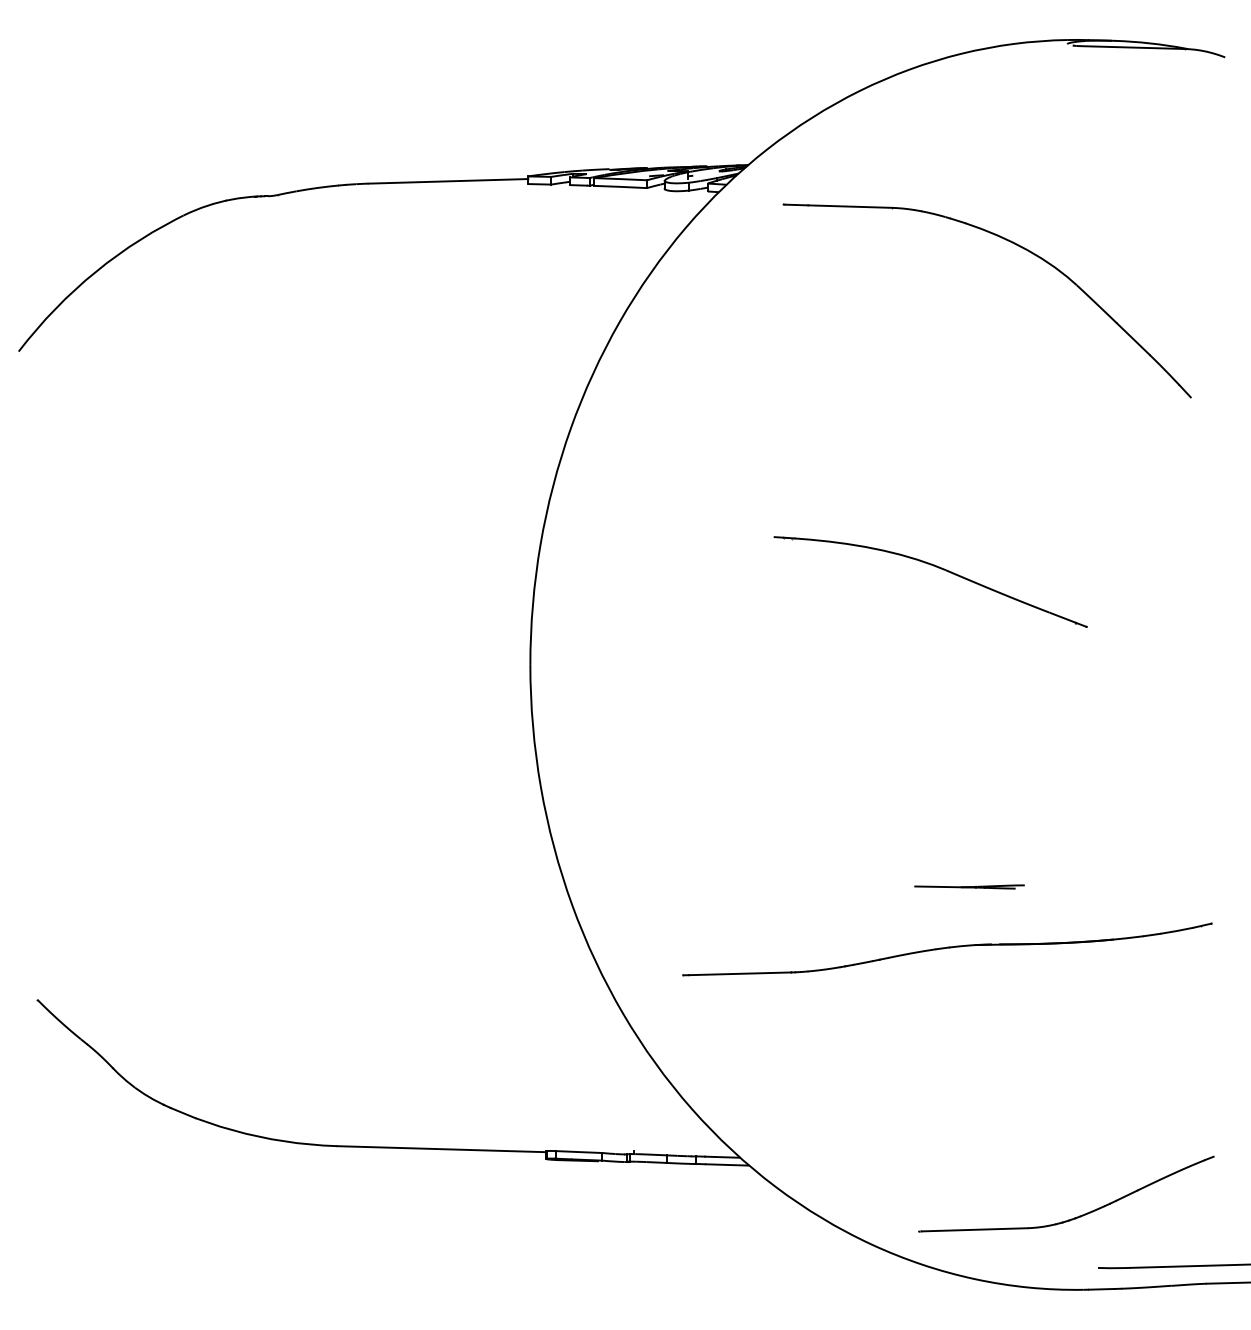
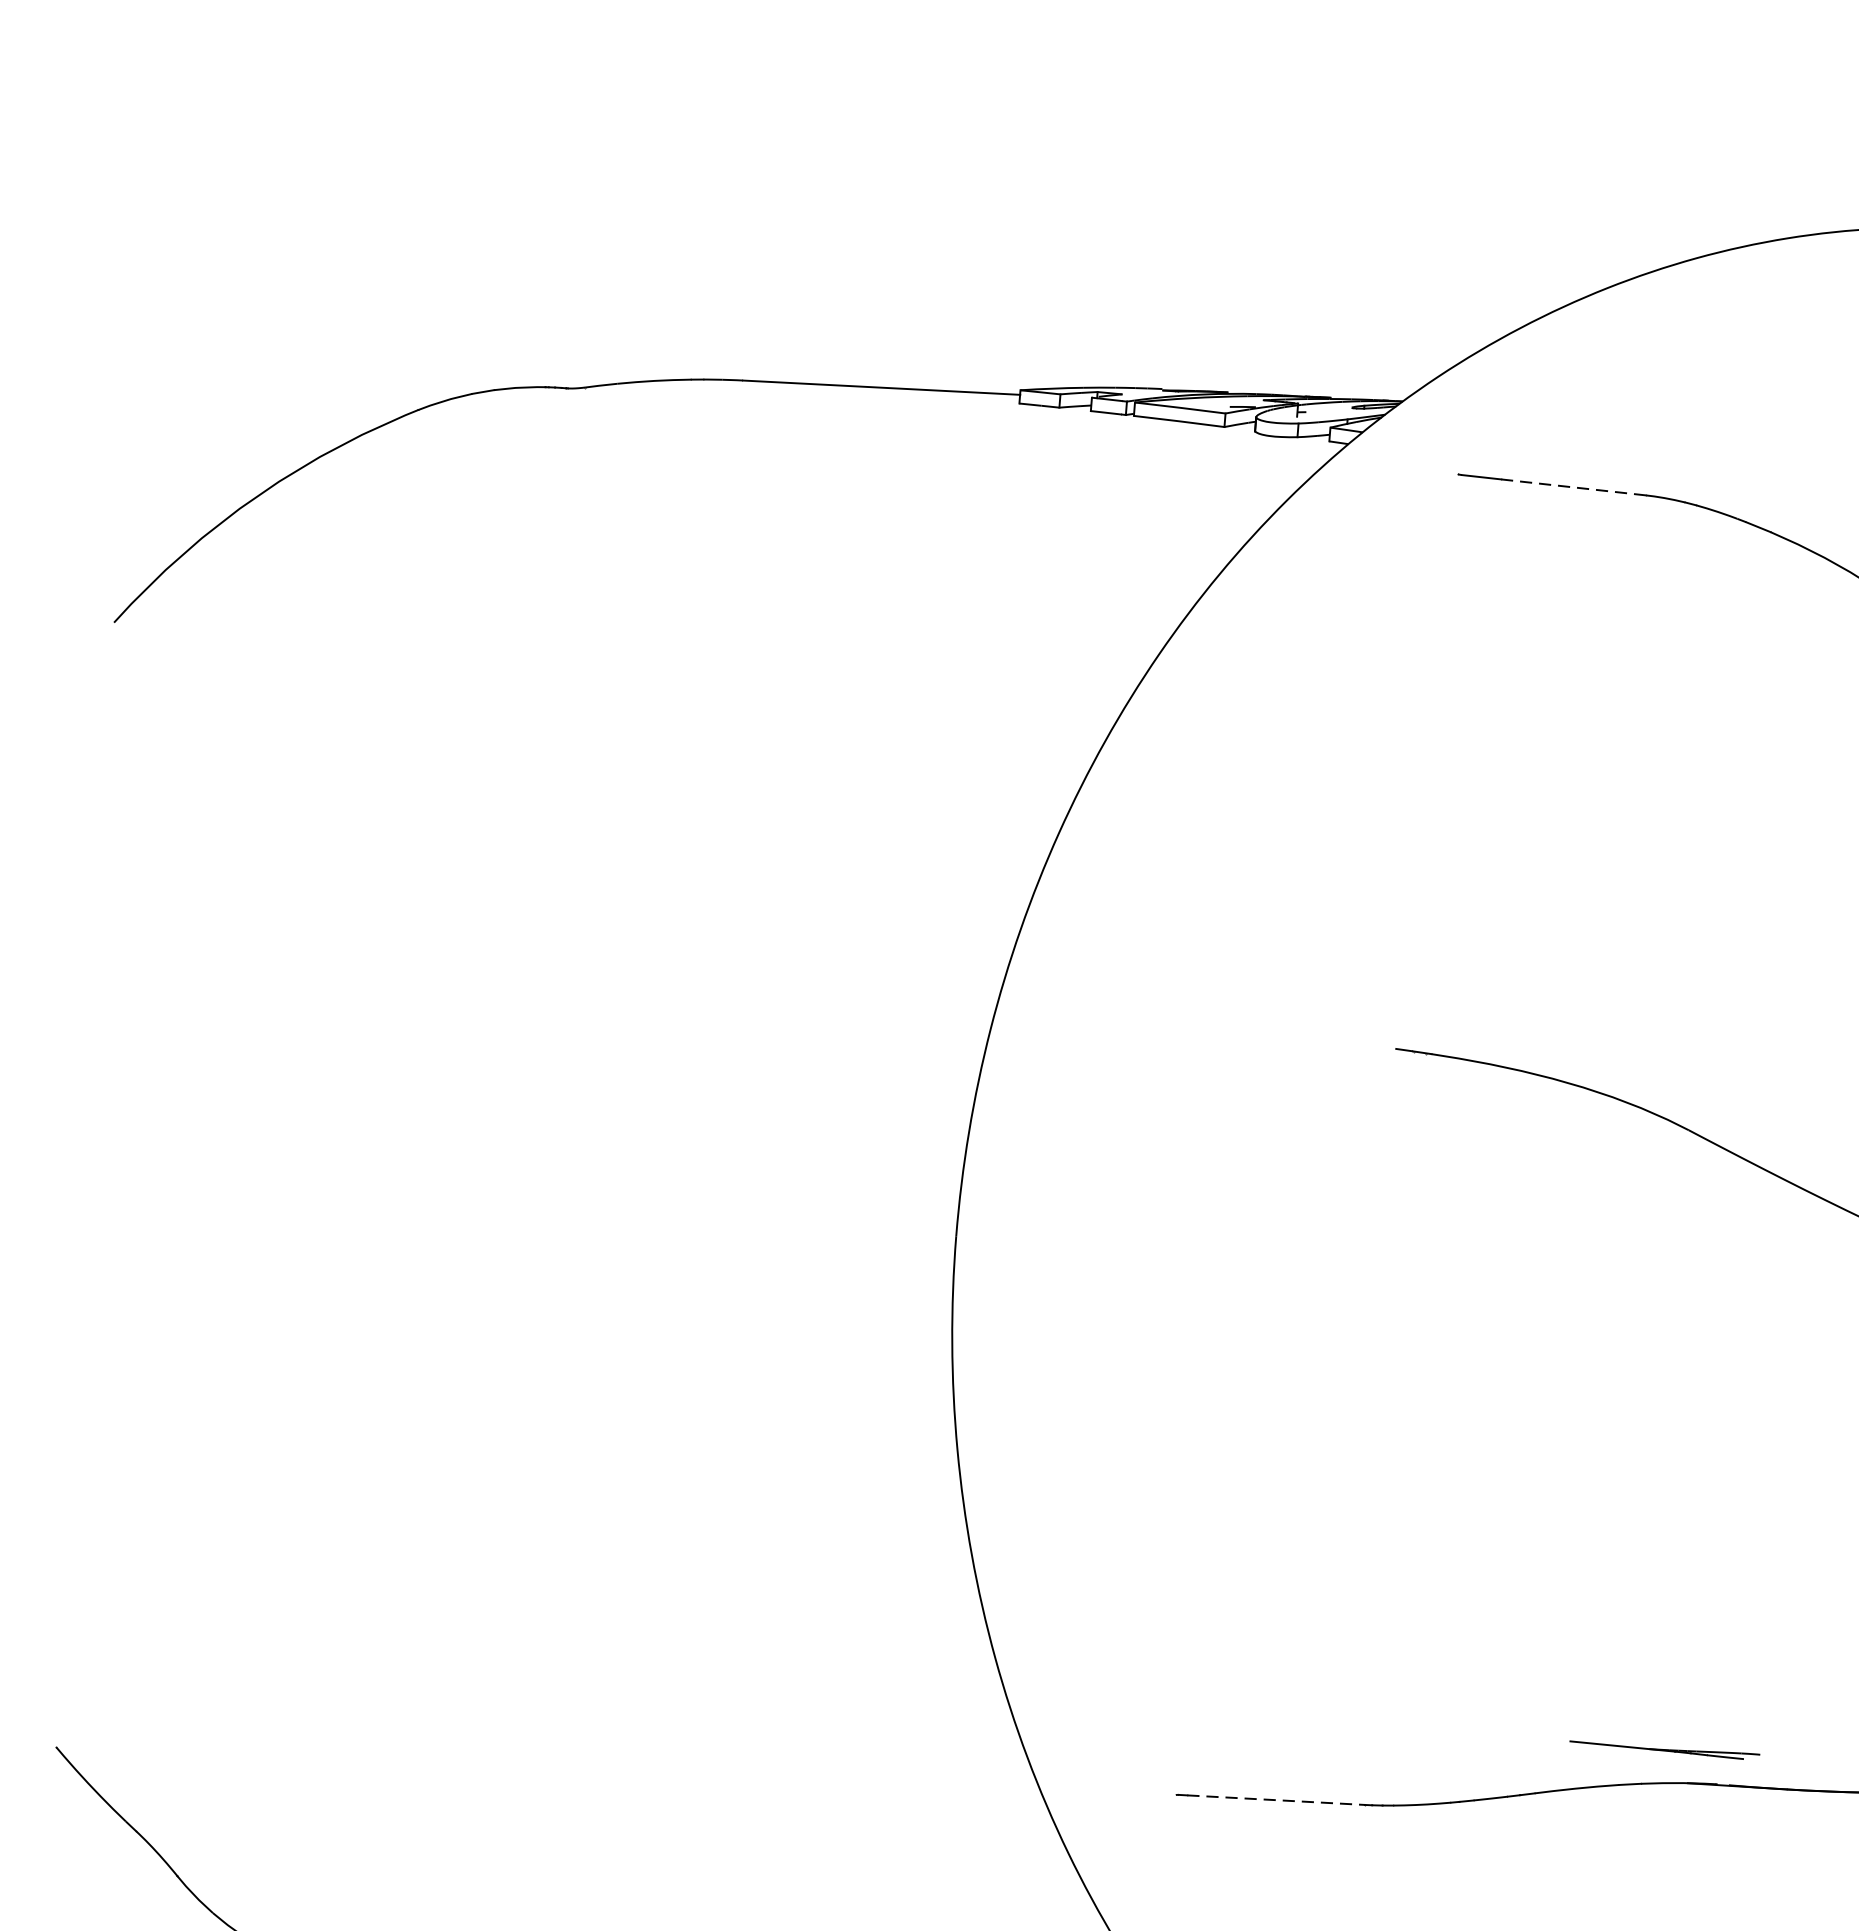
line: (850, 206) -> (1574, 487), solid -> dashed
part: (969, 886) -> (1664, 1748), moved
line: (740, 973) -> (1277, 1799), solid -> dashed

